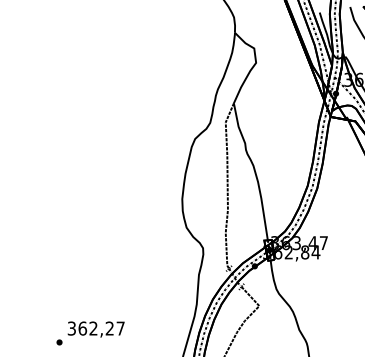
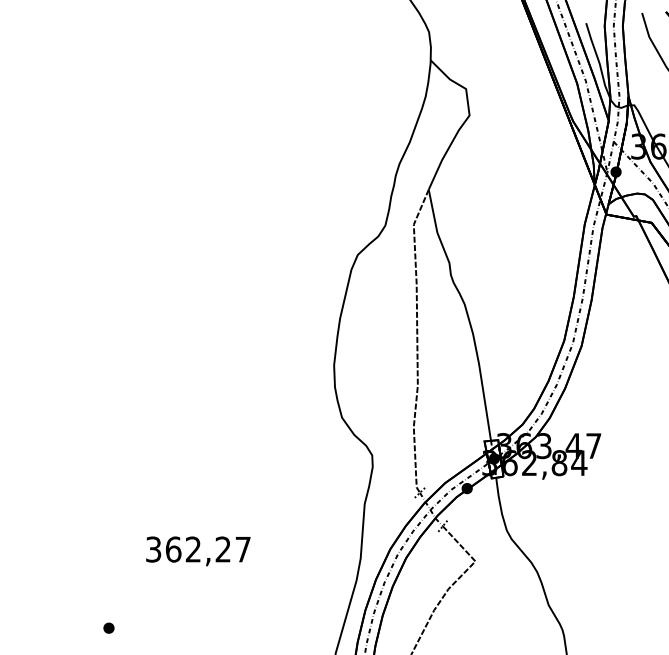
text: (95, 329) -> (196, 551), moved

